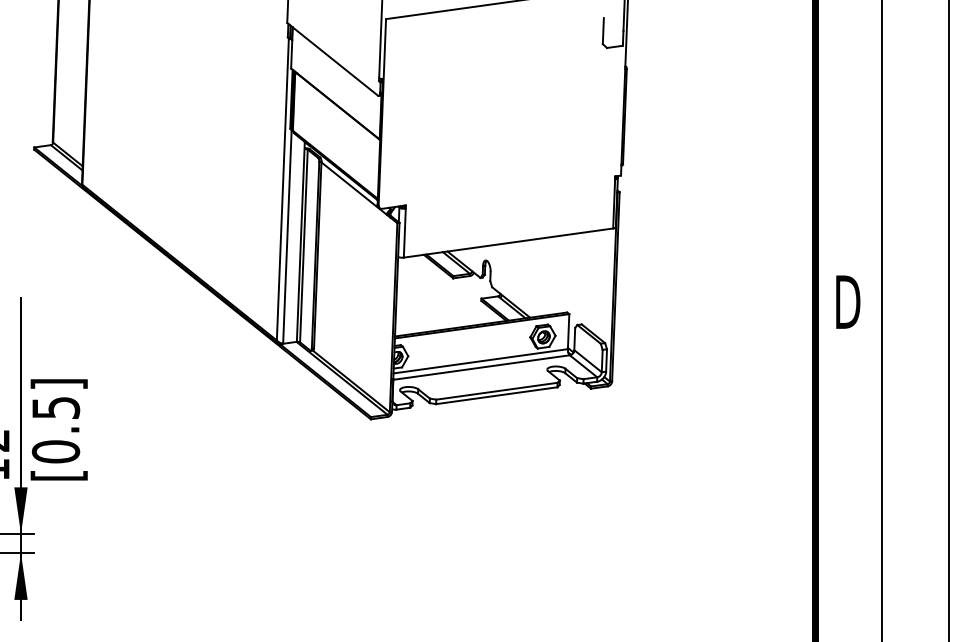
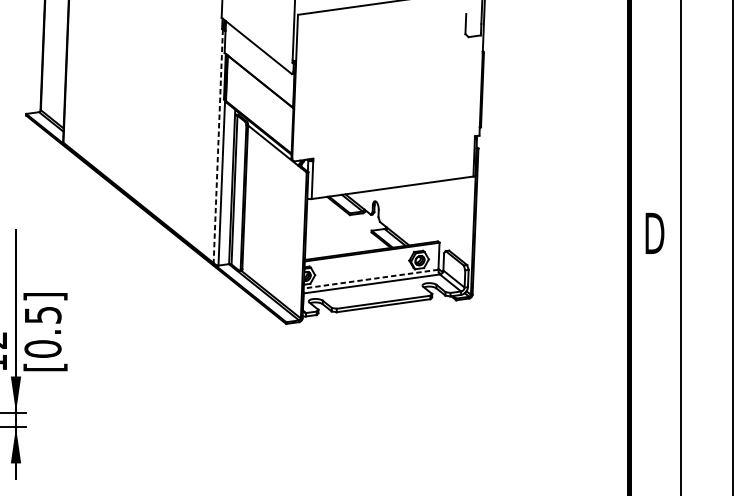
line: (282, 189) -> (217, 146), solid -> dashed
line: (480, 361) -> (370, 279), solid -> dashed

